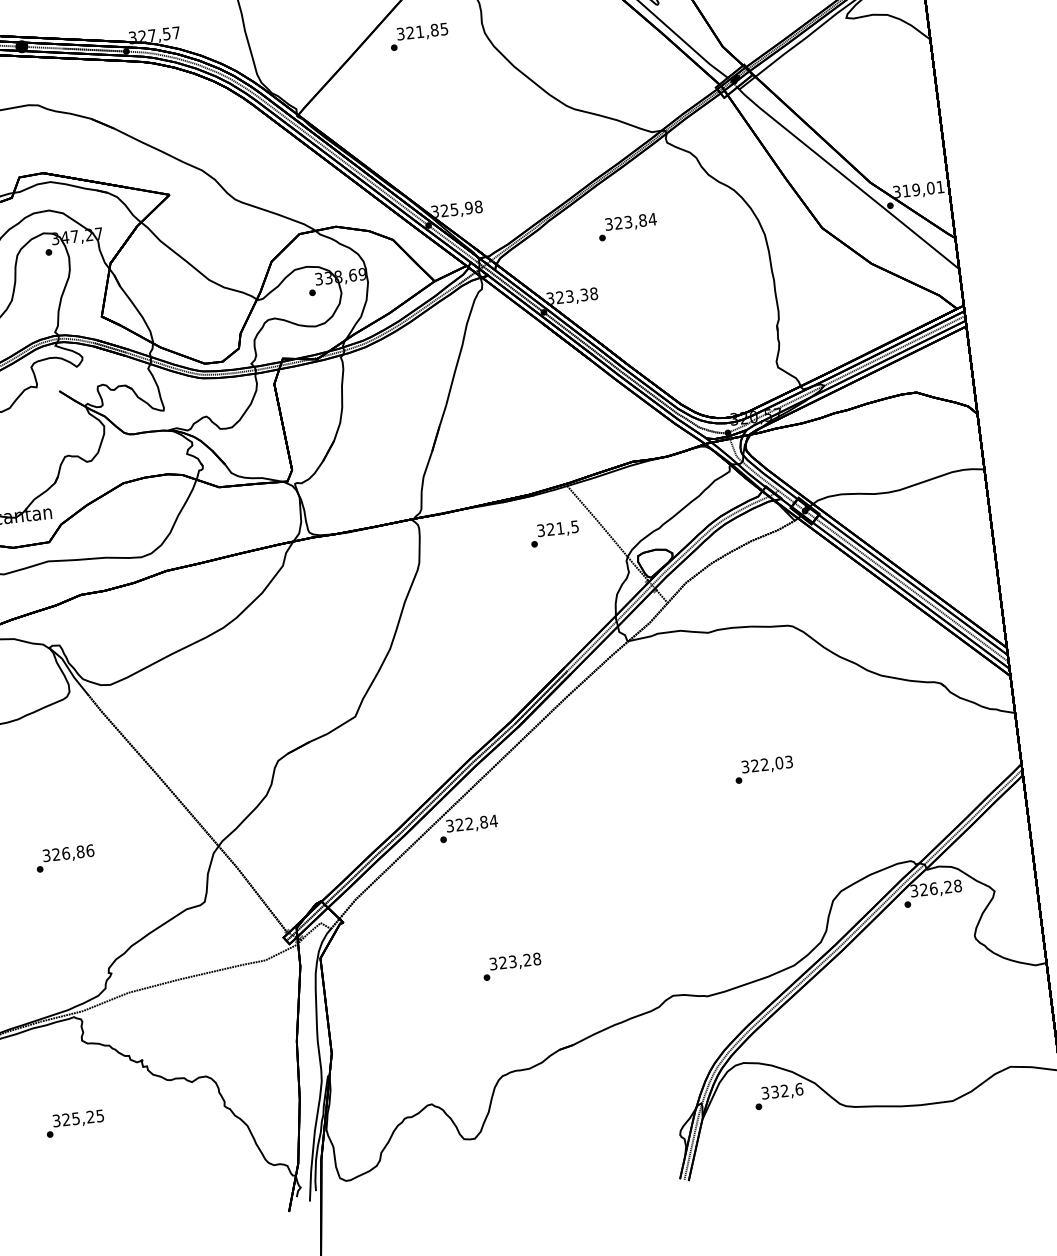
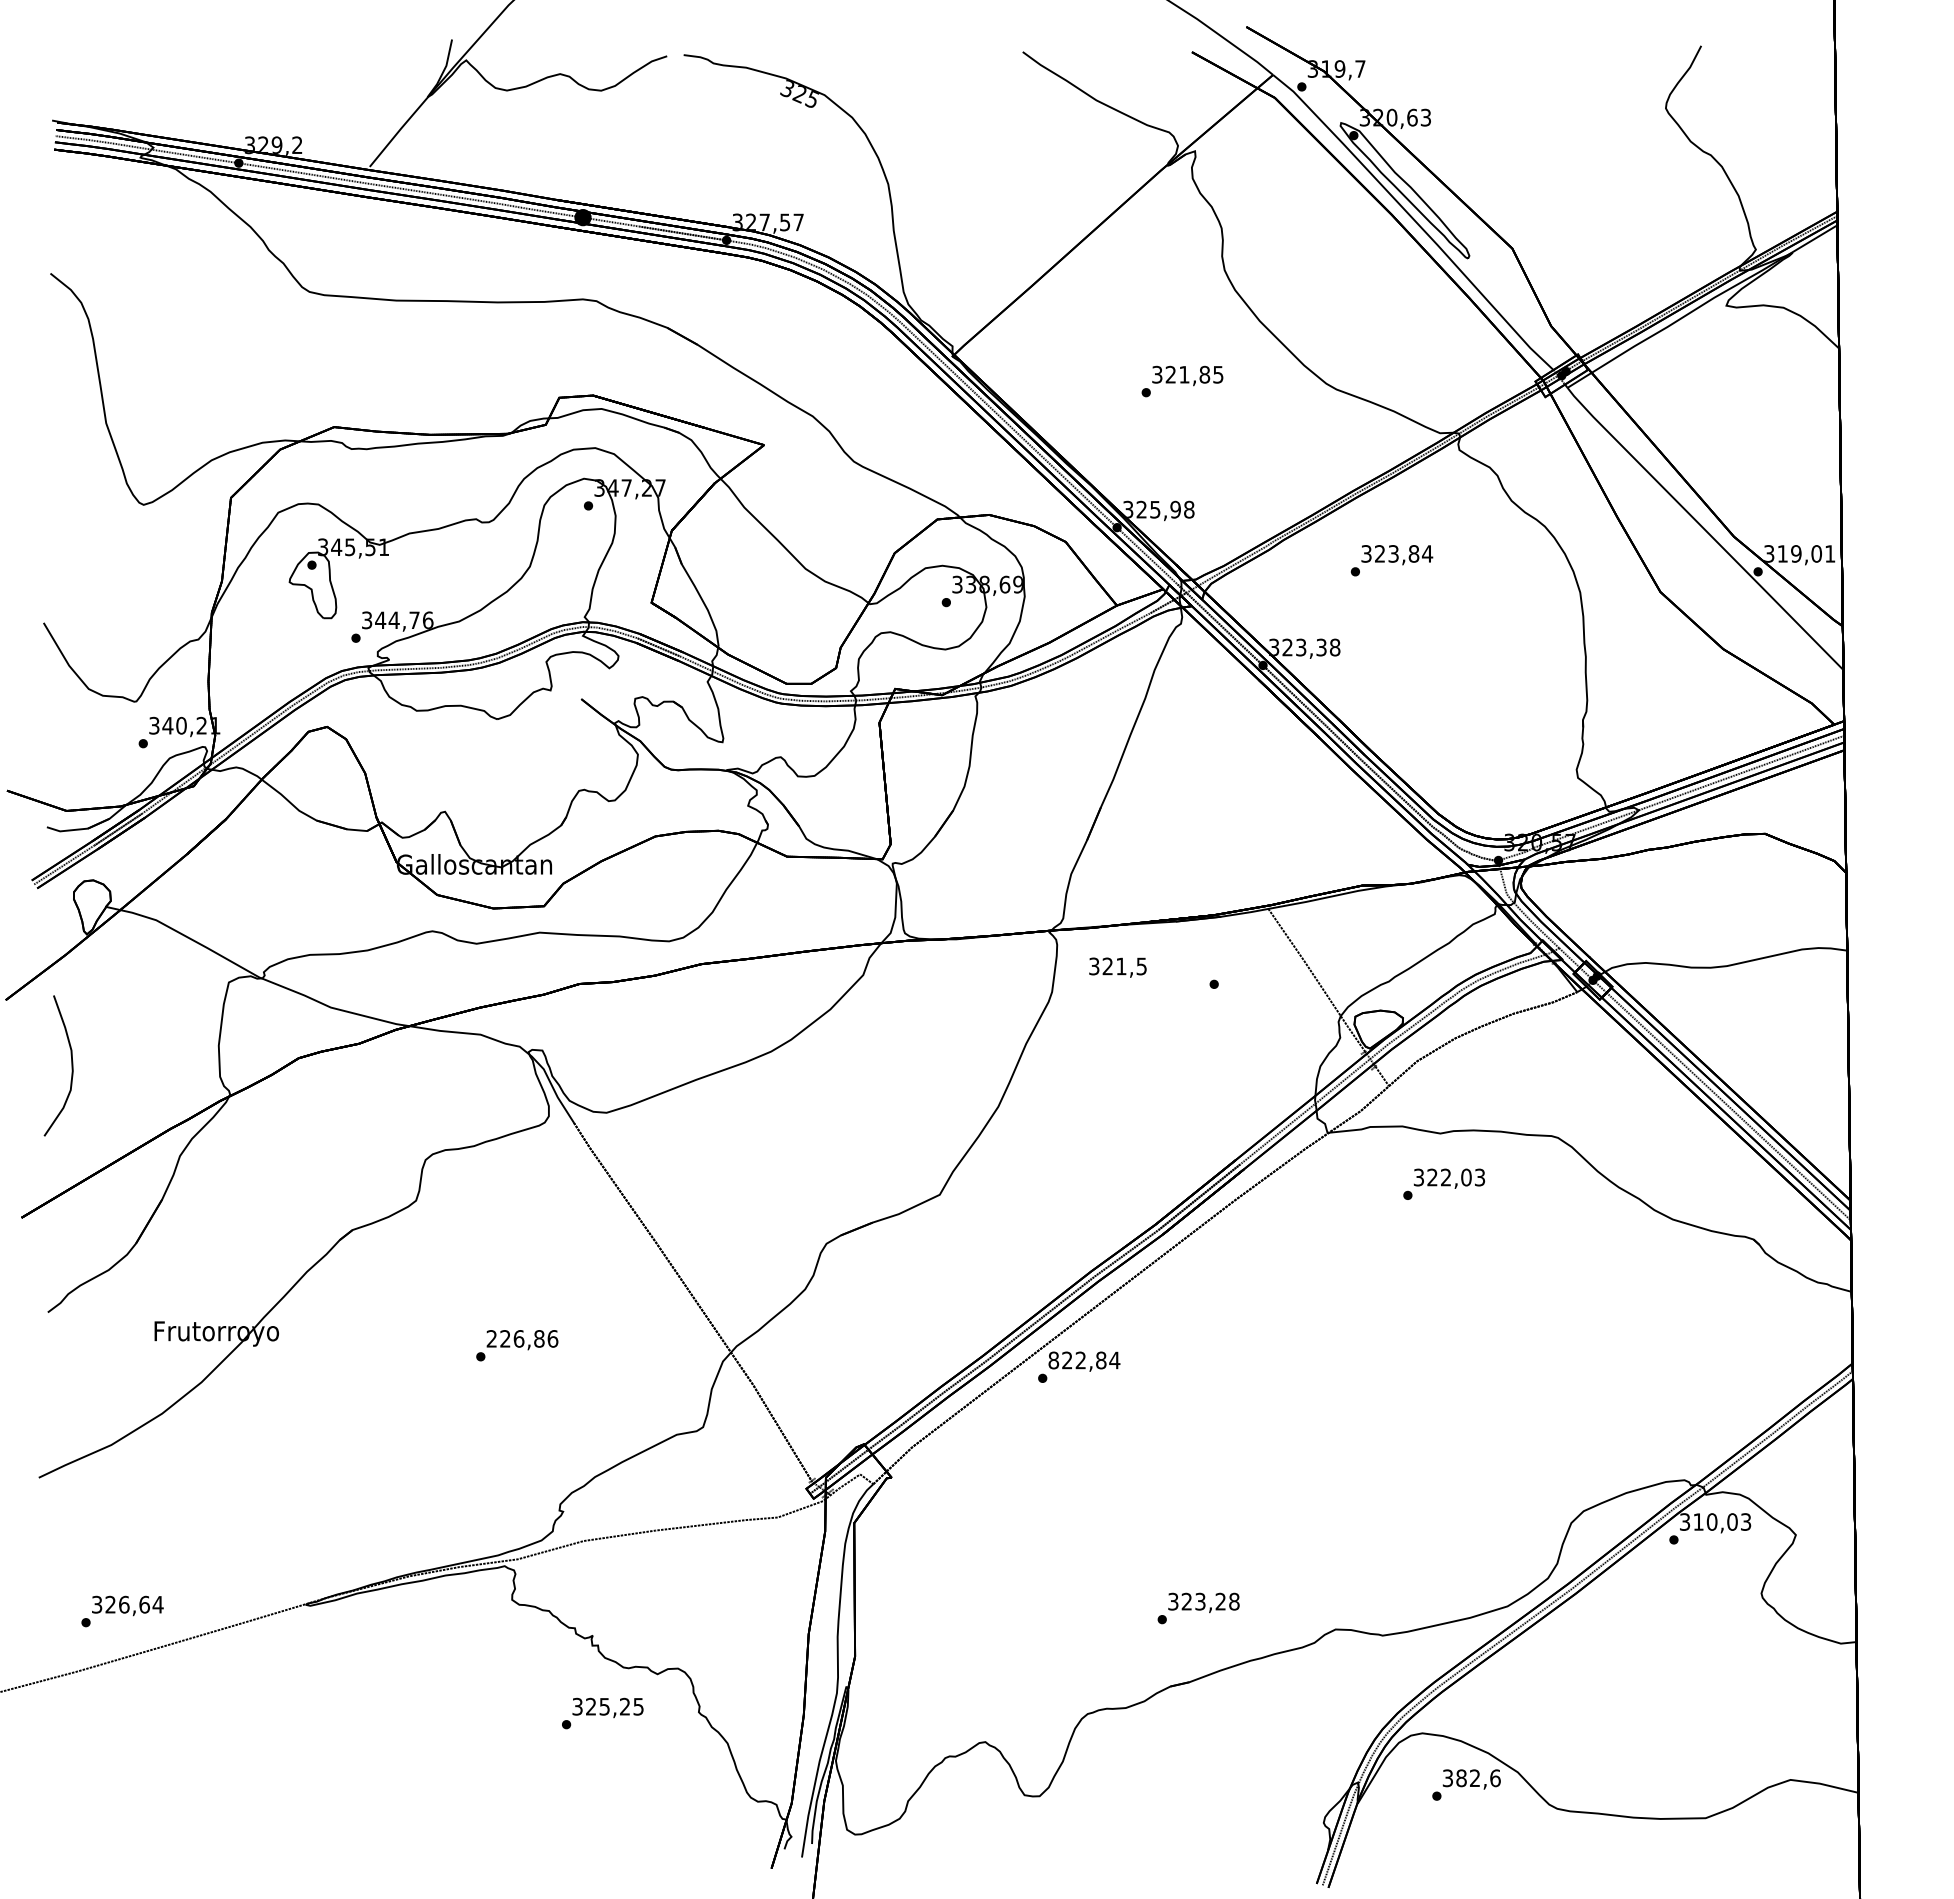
text: (419, 36) -> (1182, 381), moved
text: (557, 529) -> (1117, 967), moved
text: (764, 769) -> (1444, 1183), moved
text: (449, 826) -> (1053, 1360), 322,84 -> 822,84
text: (46, 855) -> (491, 1338), 326,86 -> 226,86
text: (941, 887) -> (1722, 1521), 326,28 -> 310,03
text: (511, 966) -> (1198, 1608), moved
text: (775, 1092) -> (1461, 1778), 332,6 -> 382,6
text: (74, 1123) -> (602, 1713), moved

